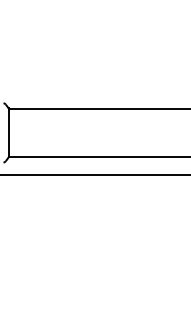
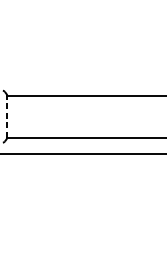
line: (8, 132) -> (7, 116), solid -> dashed

